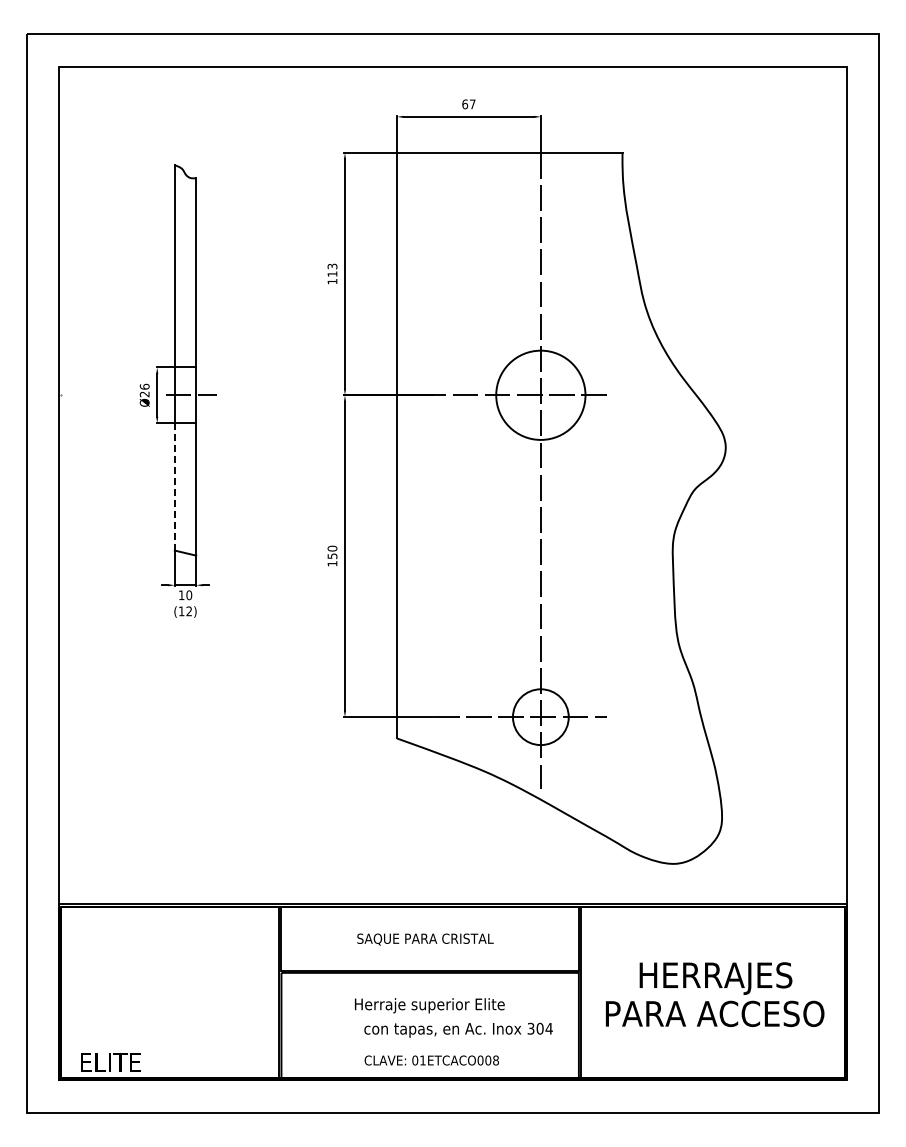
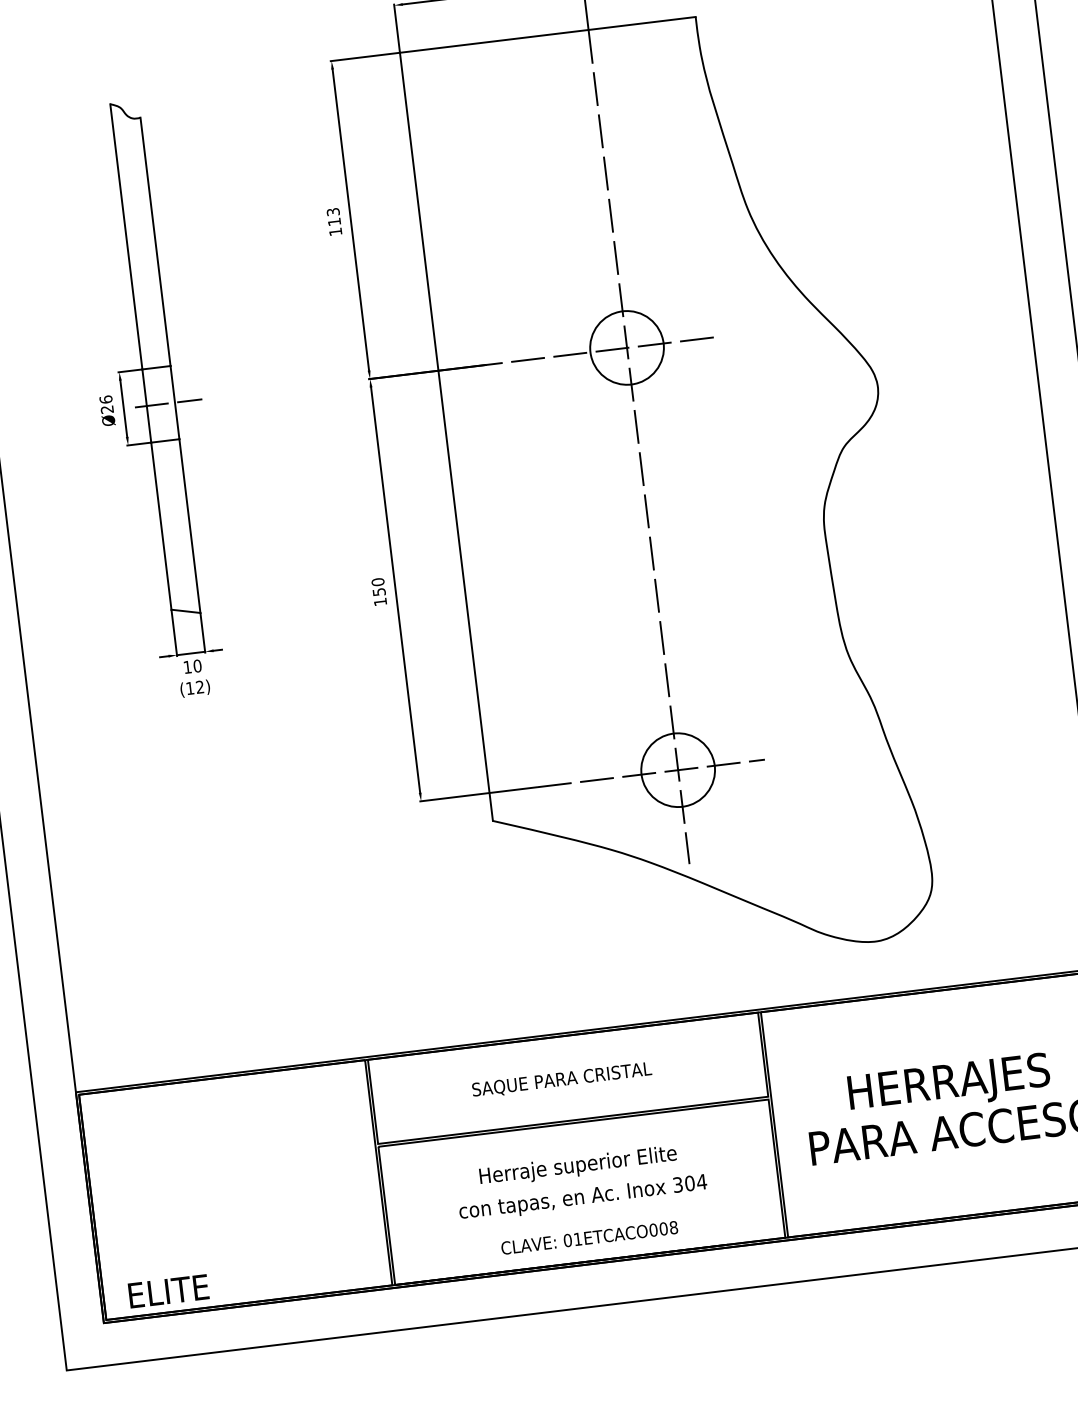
circle: (540, 395) -> (626, 348), size x0.62
line: (174, 486) -> (160, 525), dashed -> solid
text: (458, 1029) -> (582, 1197), moved

